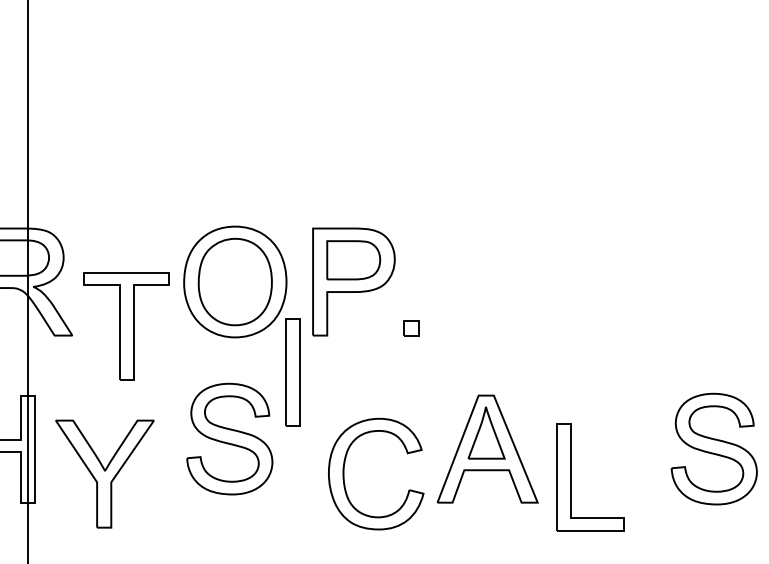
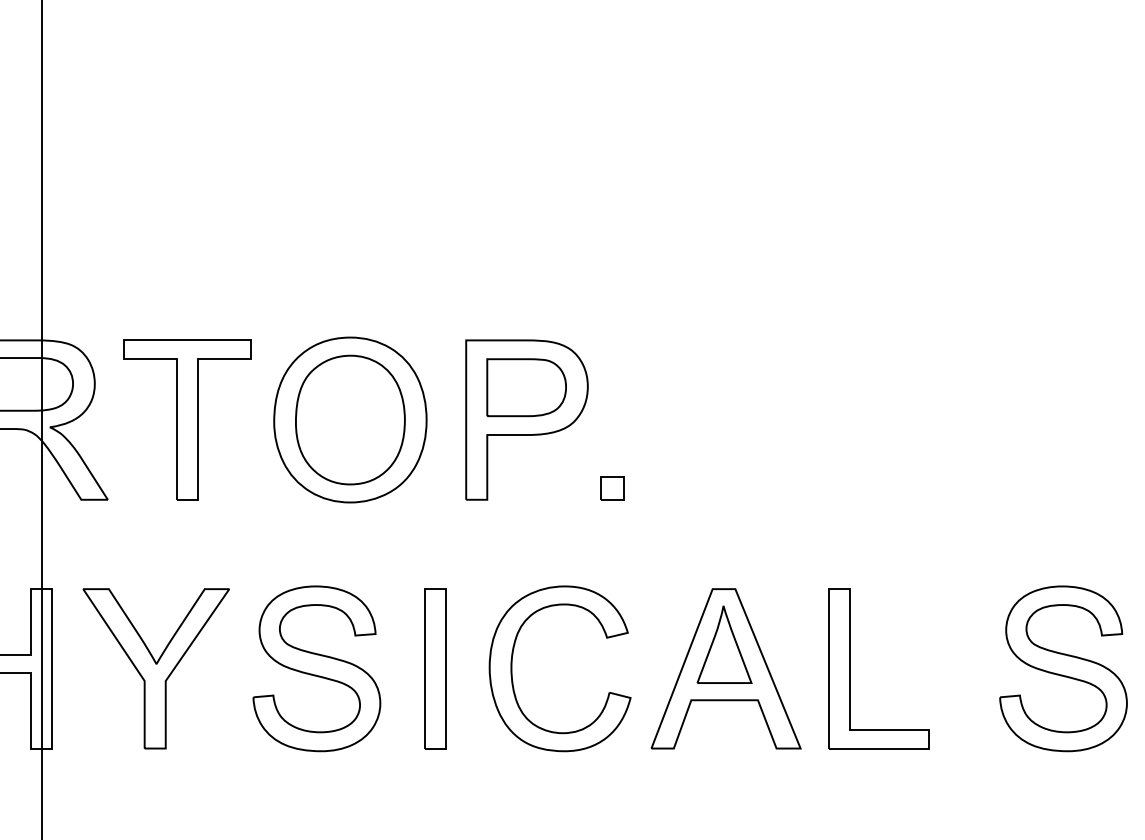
part: (126, 326) -> (186, 420), moved
part: (292, 372) -> (435, 669), moved
part: (229, 438) -> (316, 667), moved
part: (104, 473) -> (155, 667), moved
part: (344, 473) -> (512, 667), moved
part: (571, 477) -> (850, 669), moved

